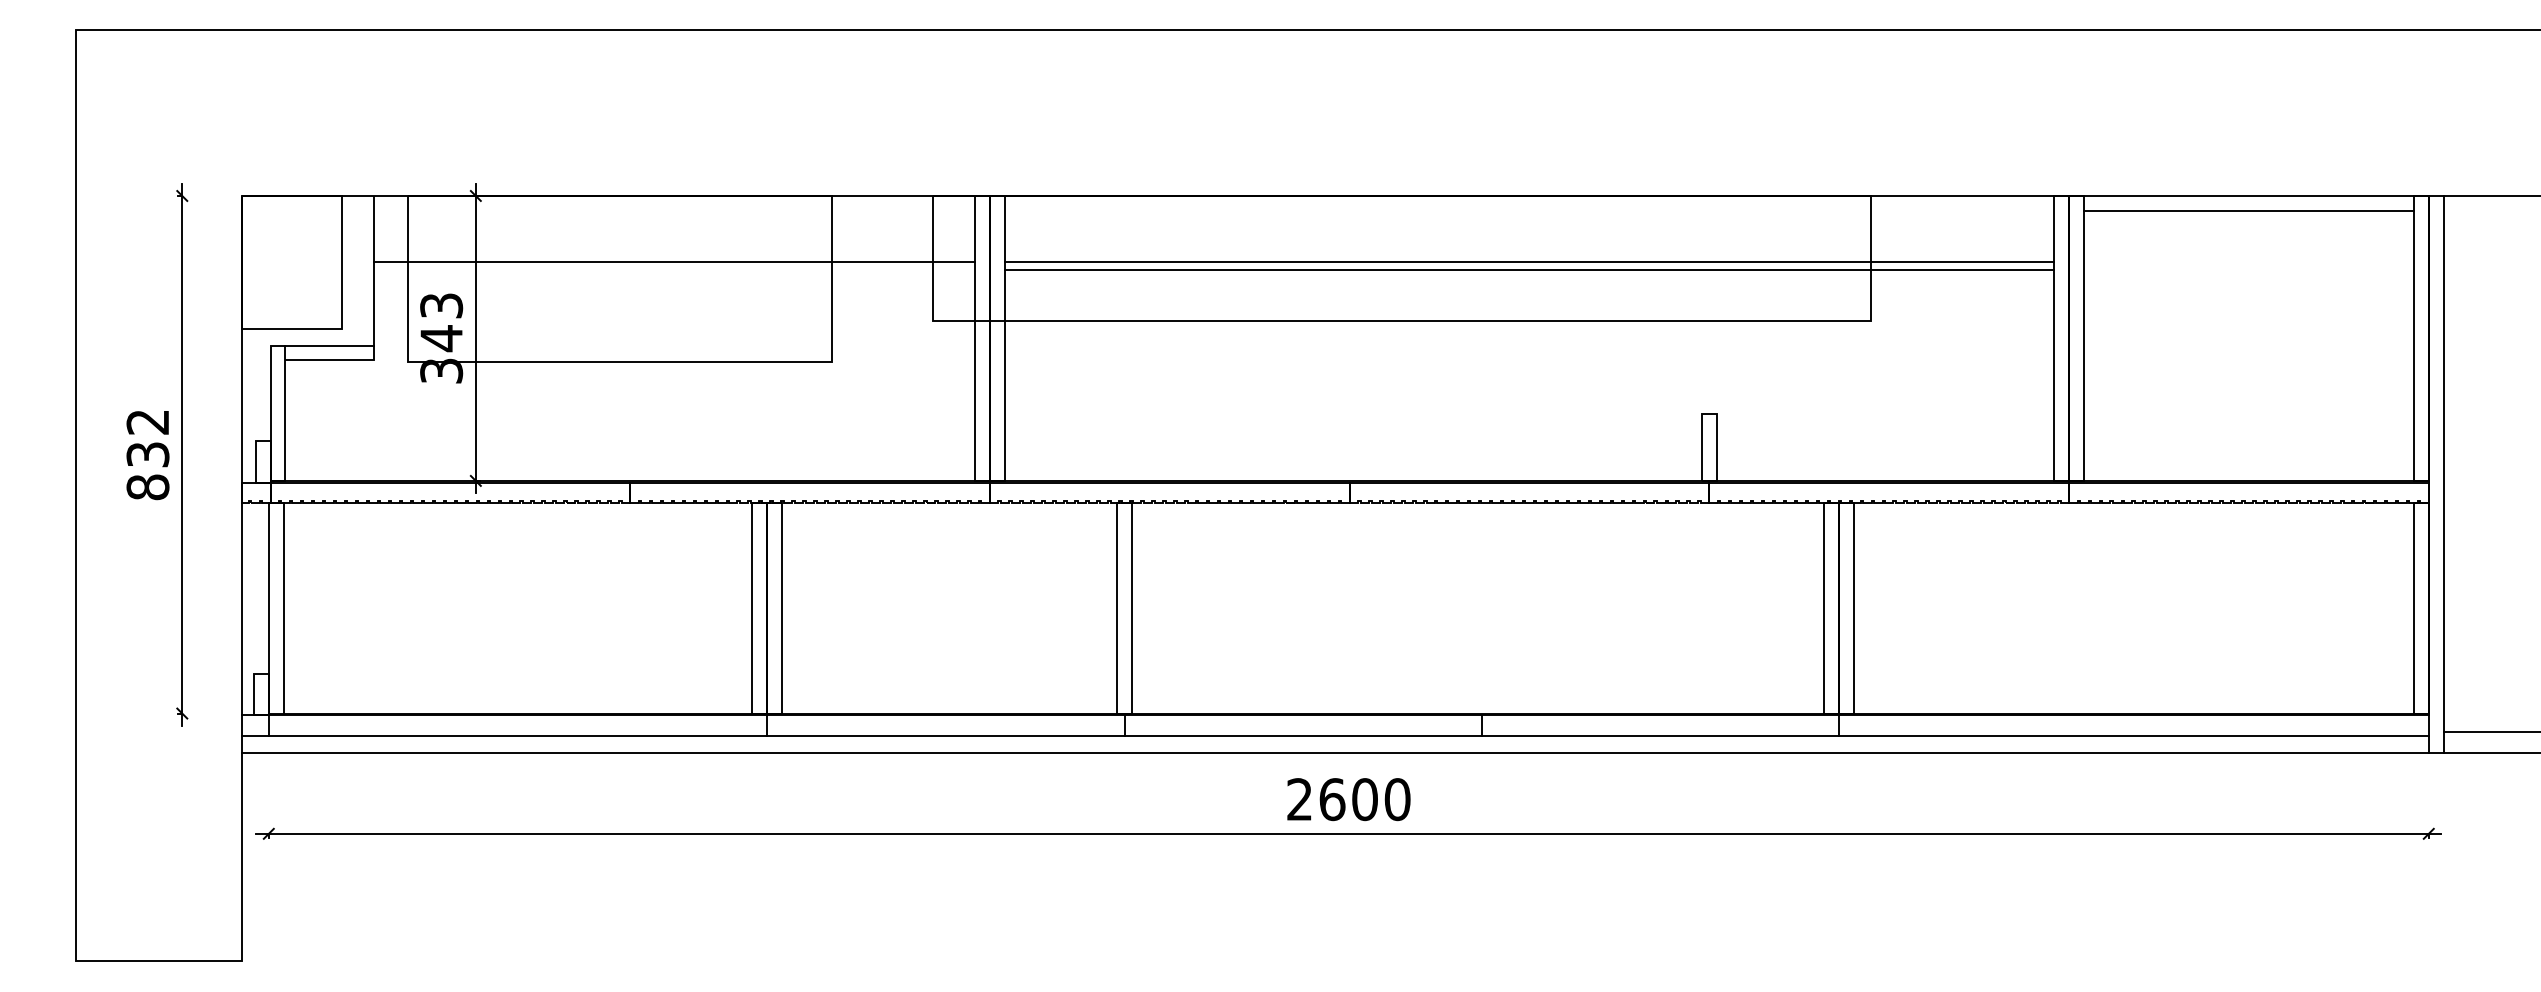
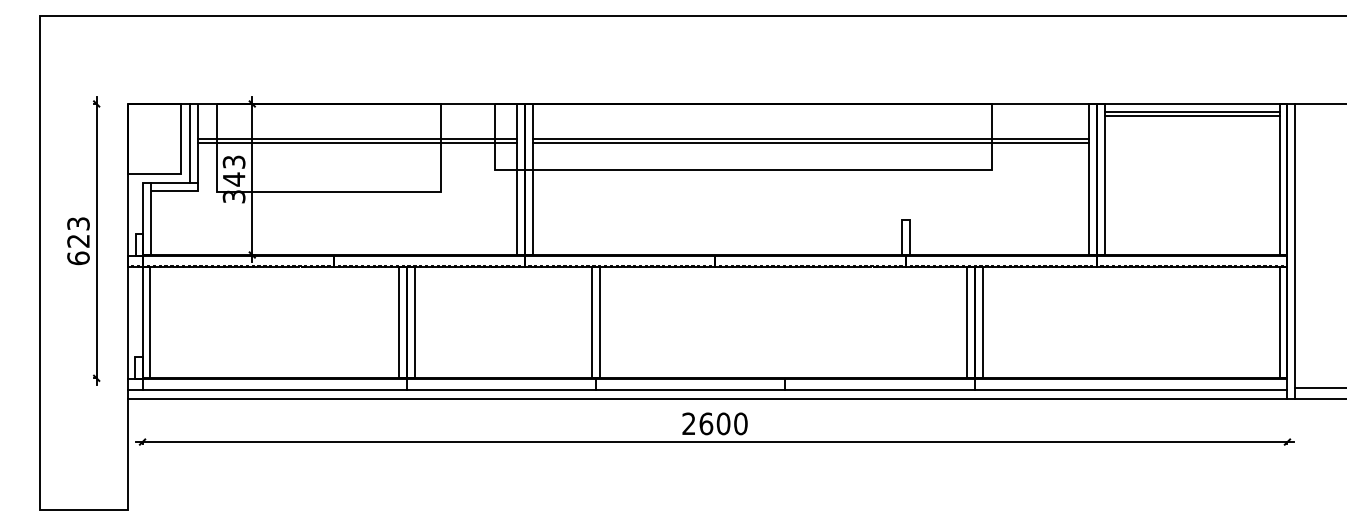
line: (2247, 217) -> (1191, 115), added
line: (359, 270) -> (190, 143), added
line: (674, 270) -> (357, 143), added
text: (147, 455) -> (78, 241), 832 -> 623

